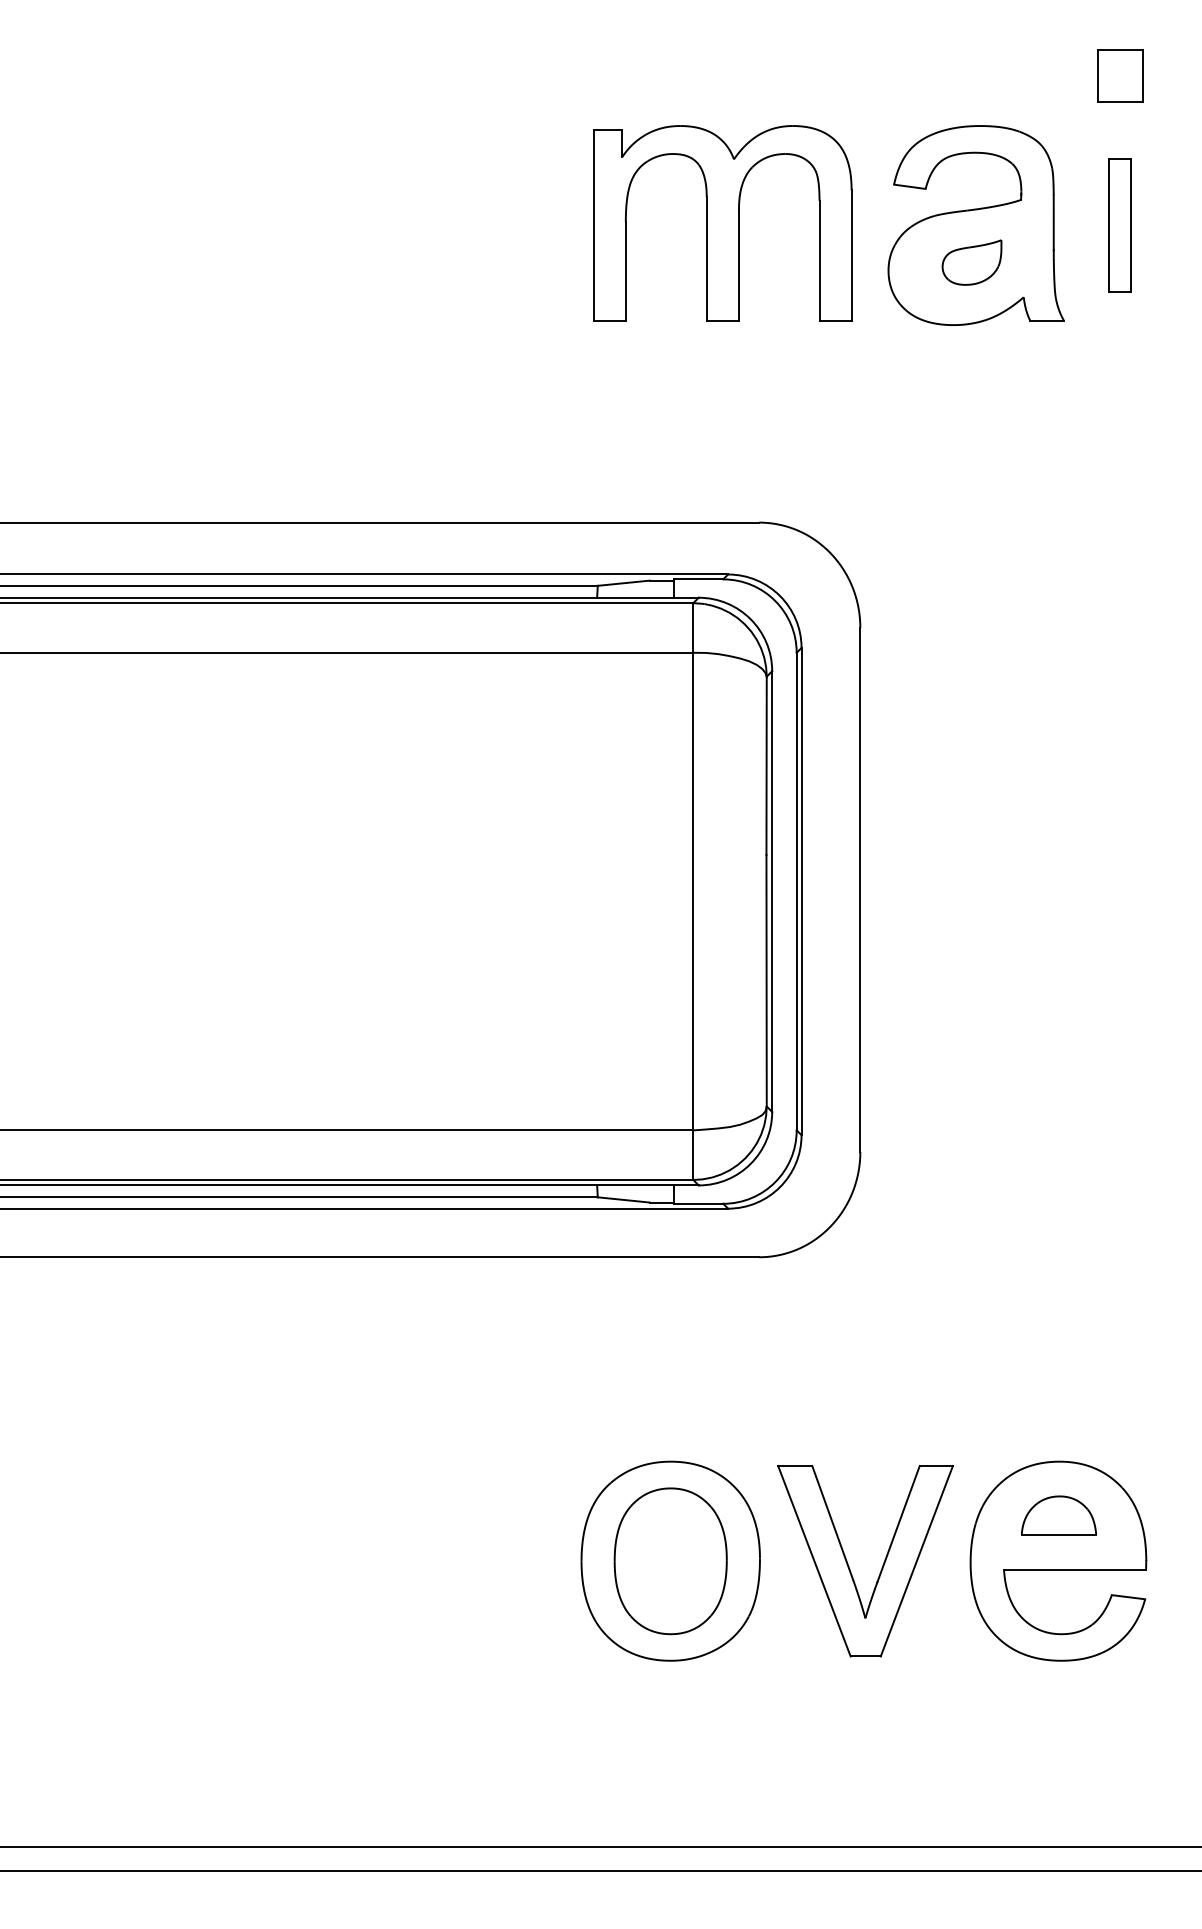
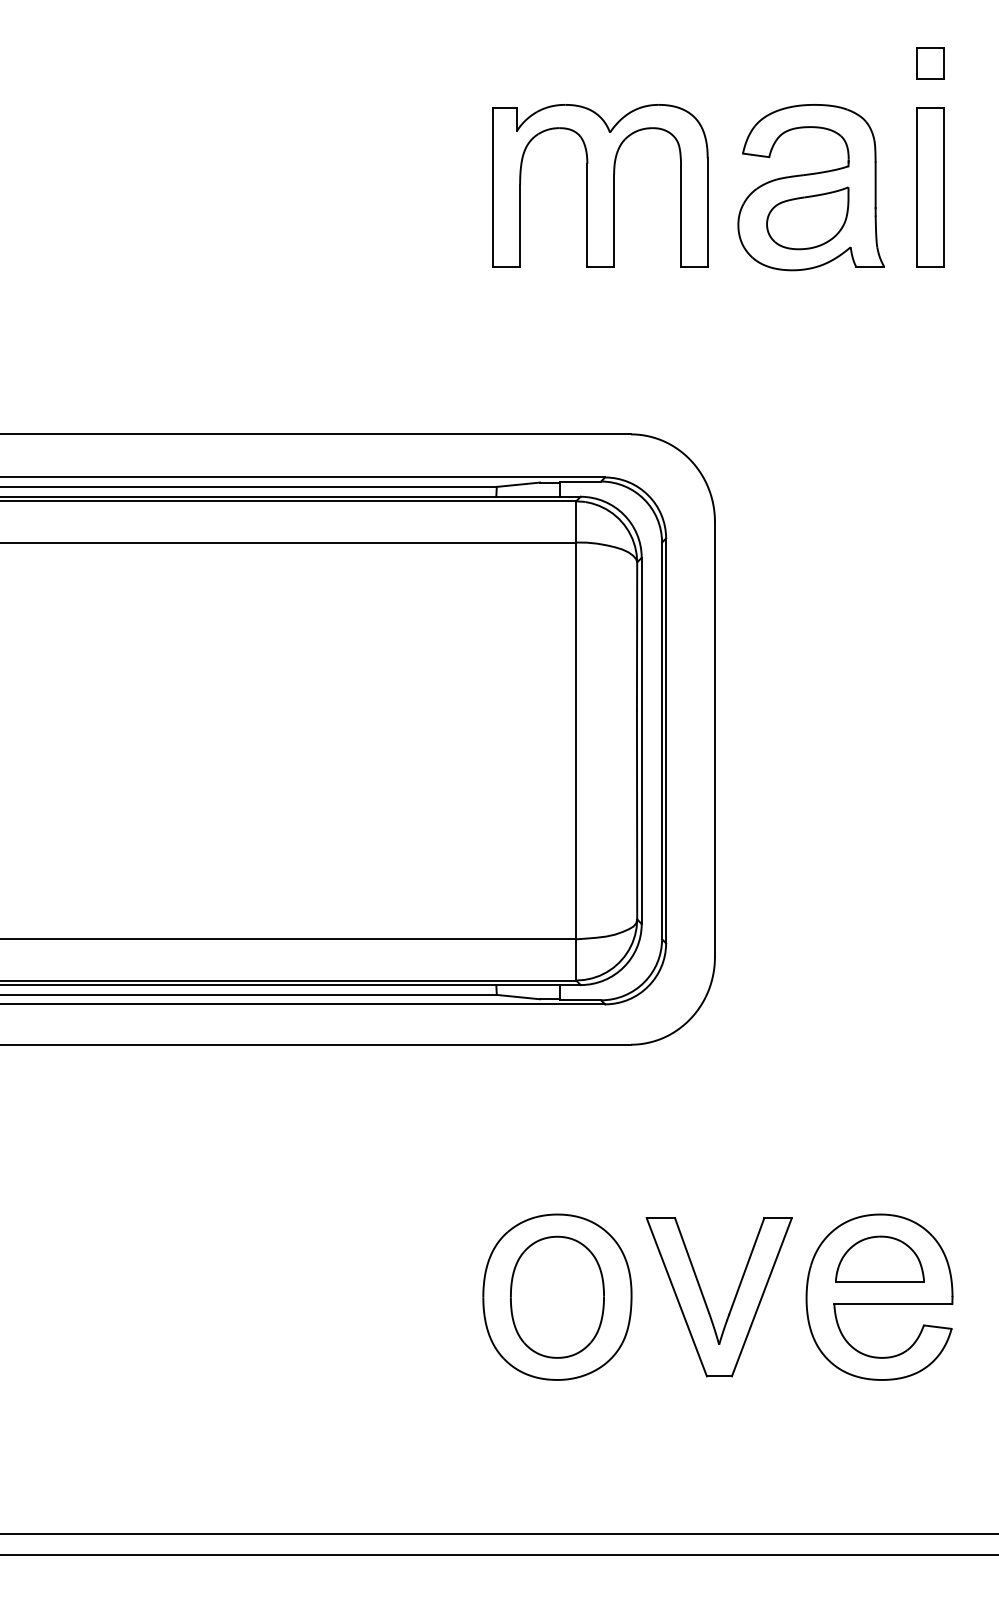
part: (1119, 76) -> (930, 63), size x0.71
part: (1119, 225) -> (930, 187), size x1.43
part: (971, 262) -> (807, 218), size x1.67
part: (1058, 1515) -> (879, 1259), size x1.43

